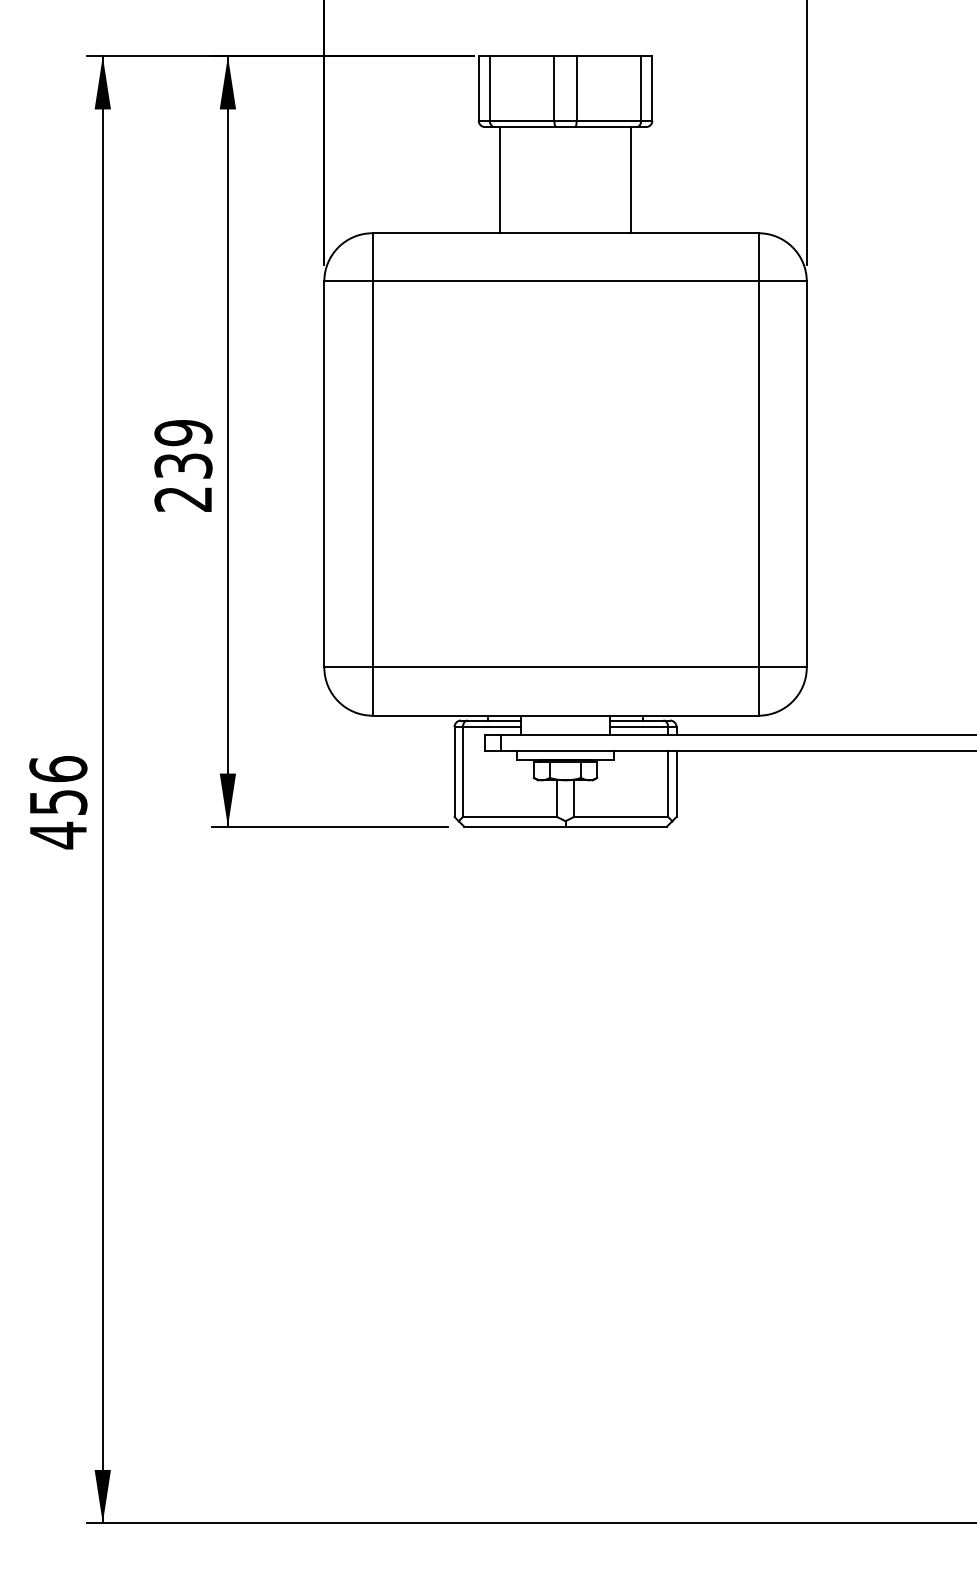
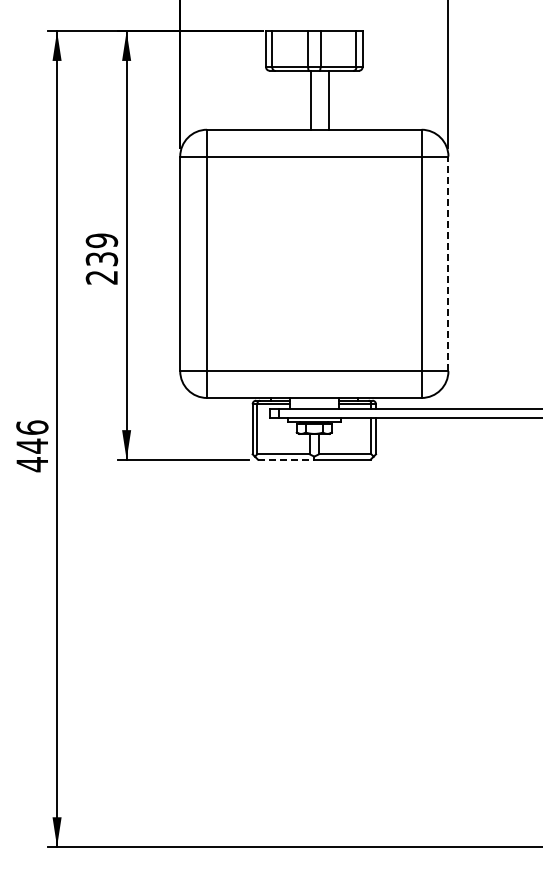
line: (499, 178) -> (310, 99), moved
line: (630, 178) -> (328, 99), moved
line: (806, 473) -> (448, 263), solid -> dashed
text: (58, 801) -> (32, 445), 456 -> 446
line: (515, 826) -> (286, 459), solid -> dashed

